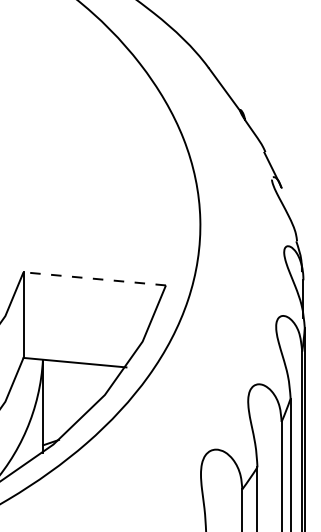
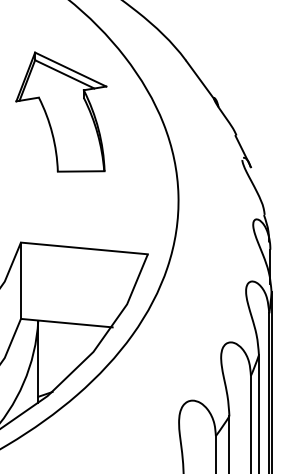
part: (69, 125) -> (61, 111), added
line: (94, 278) -> (84, 248), dashed -> solid

